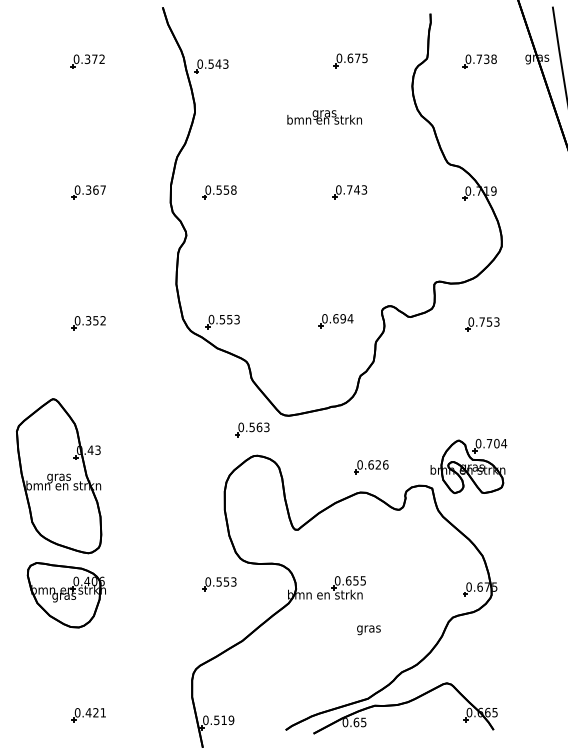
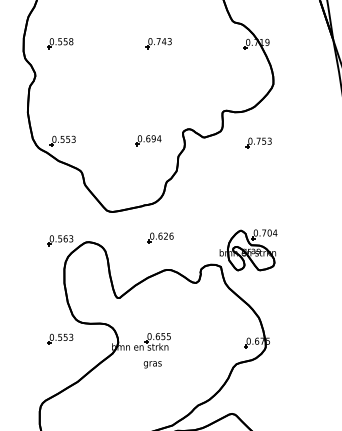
part: (252, 429) -> (60, 240), moved
part: (371, 467) -> (160, 238), moved
text: (368, 630) -> (152, 364), moved

